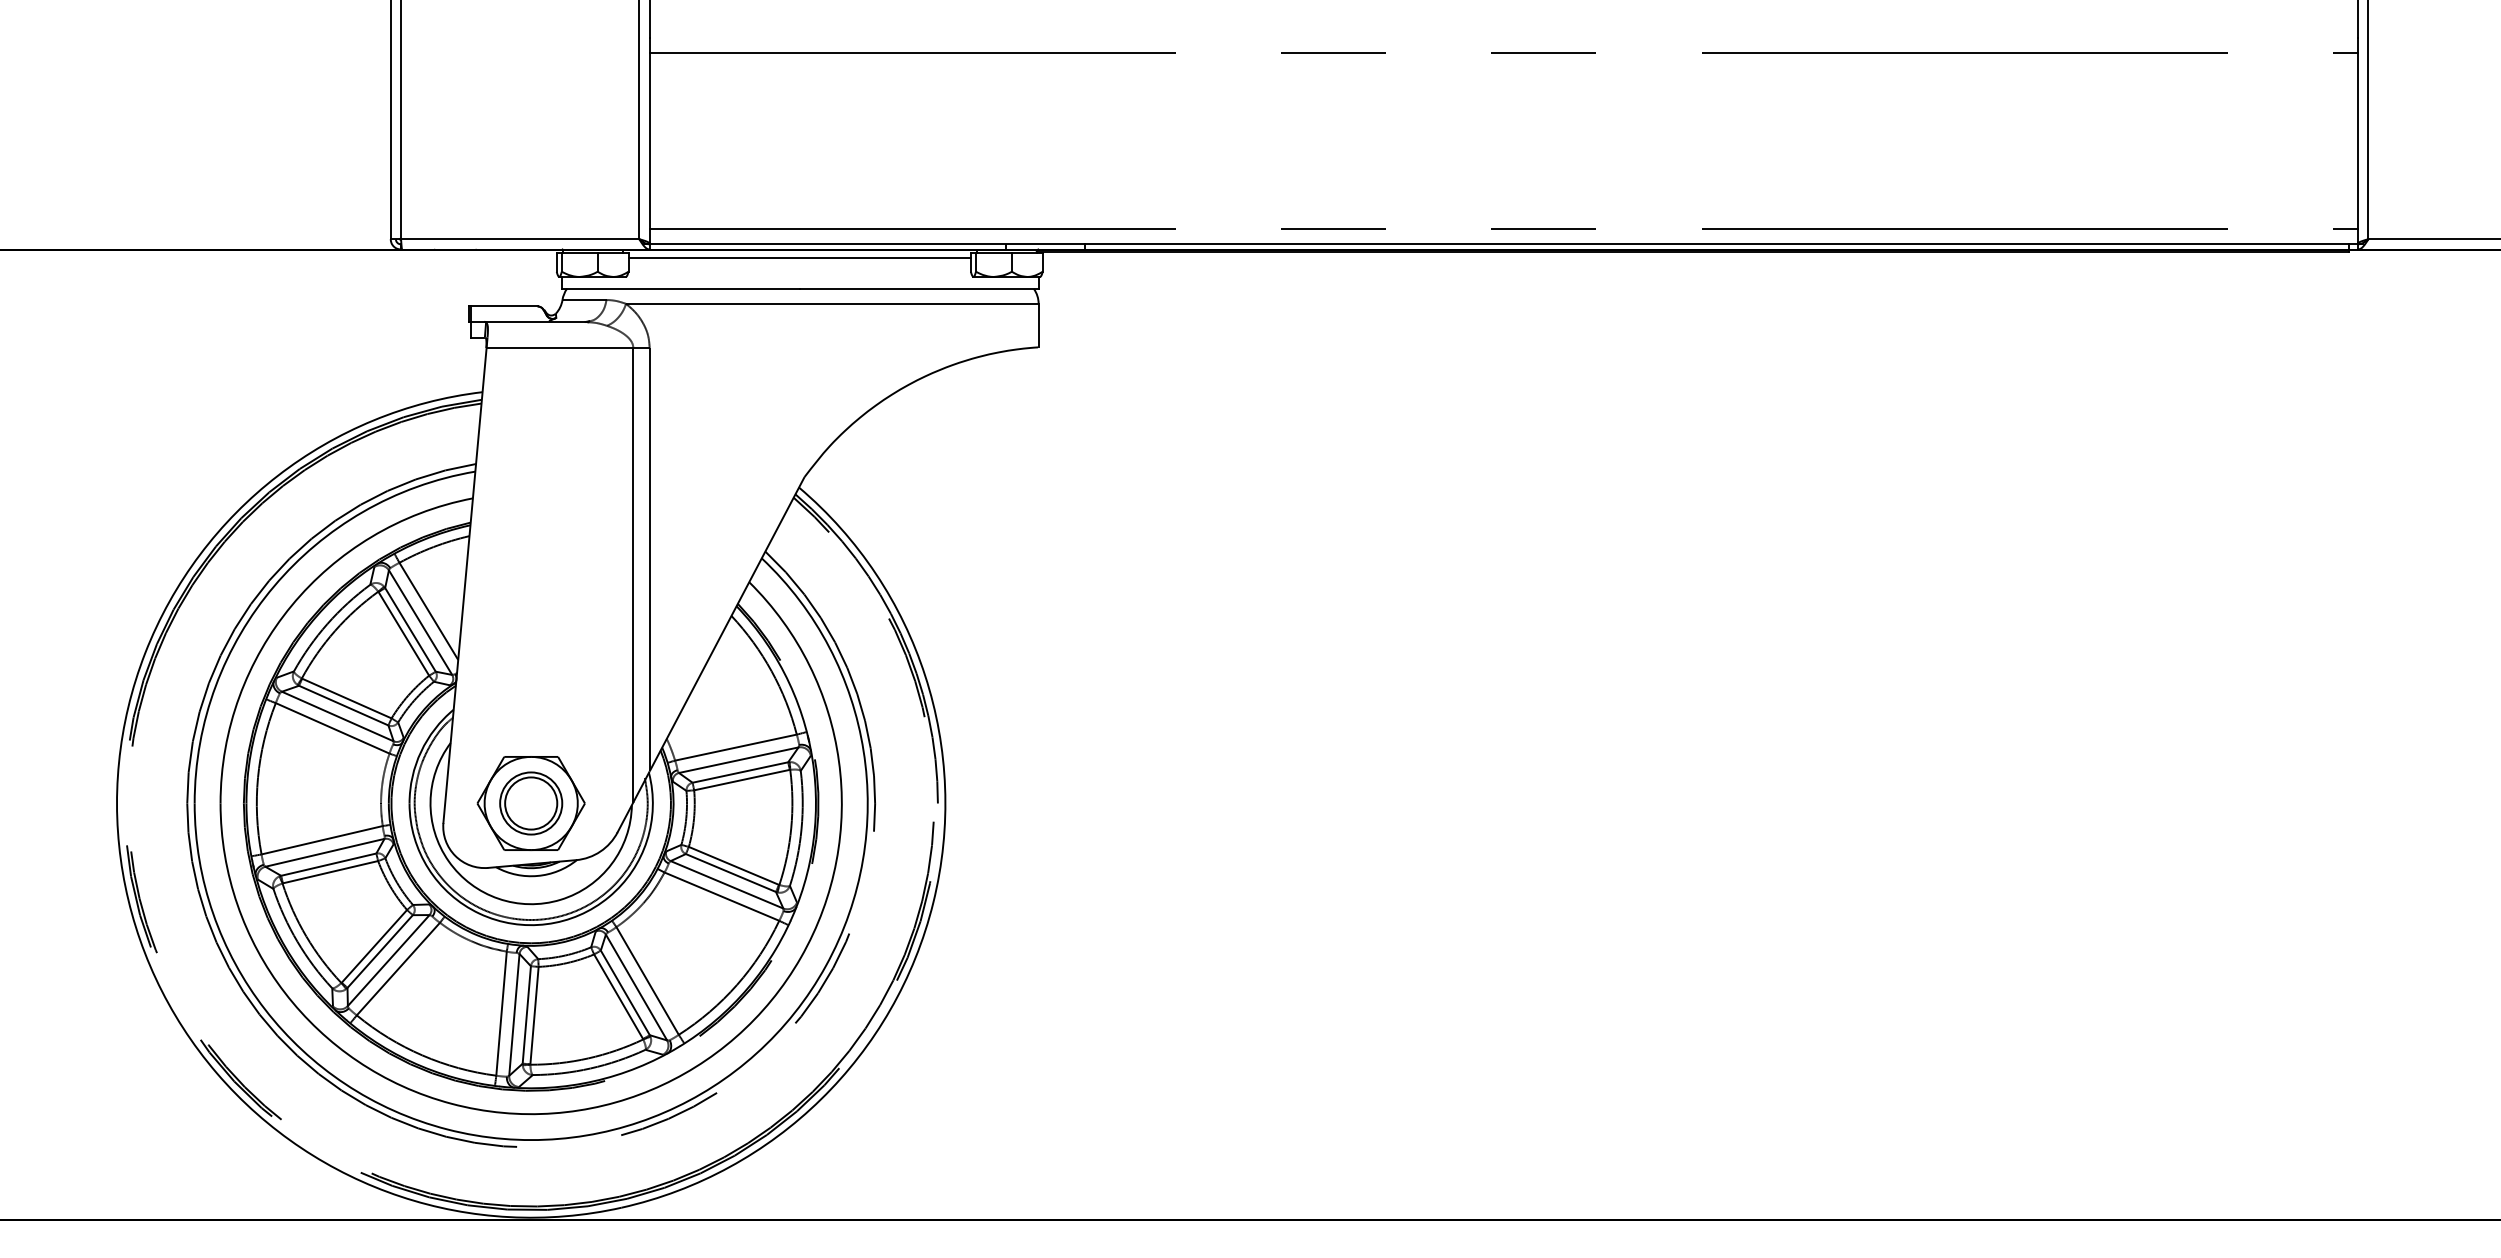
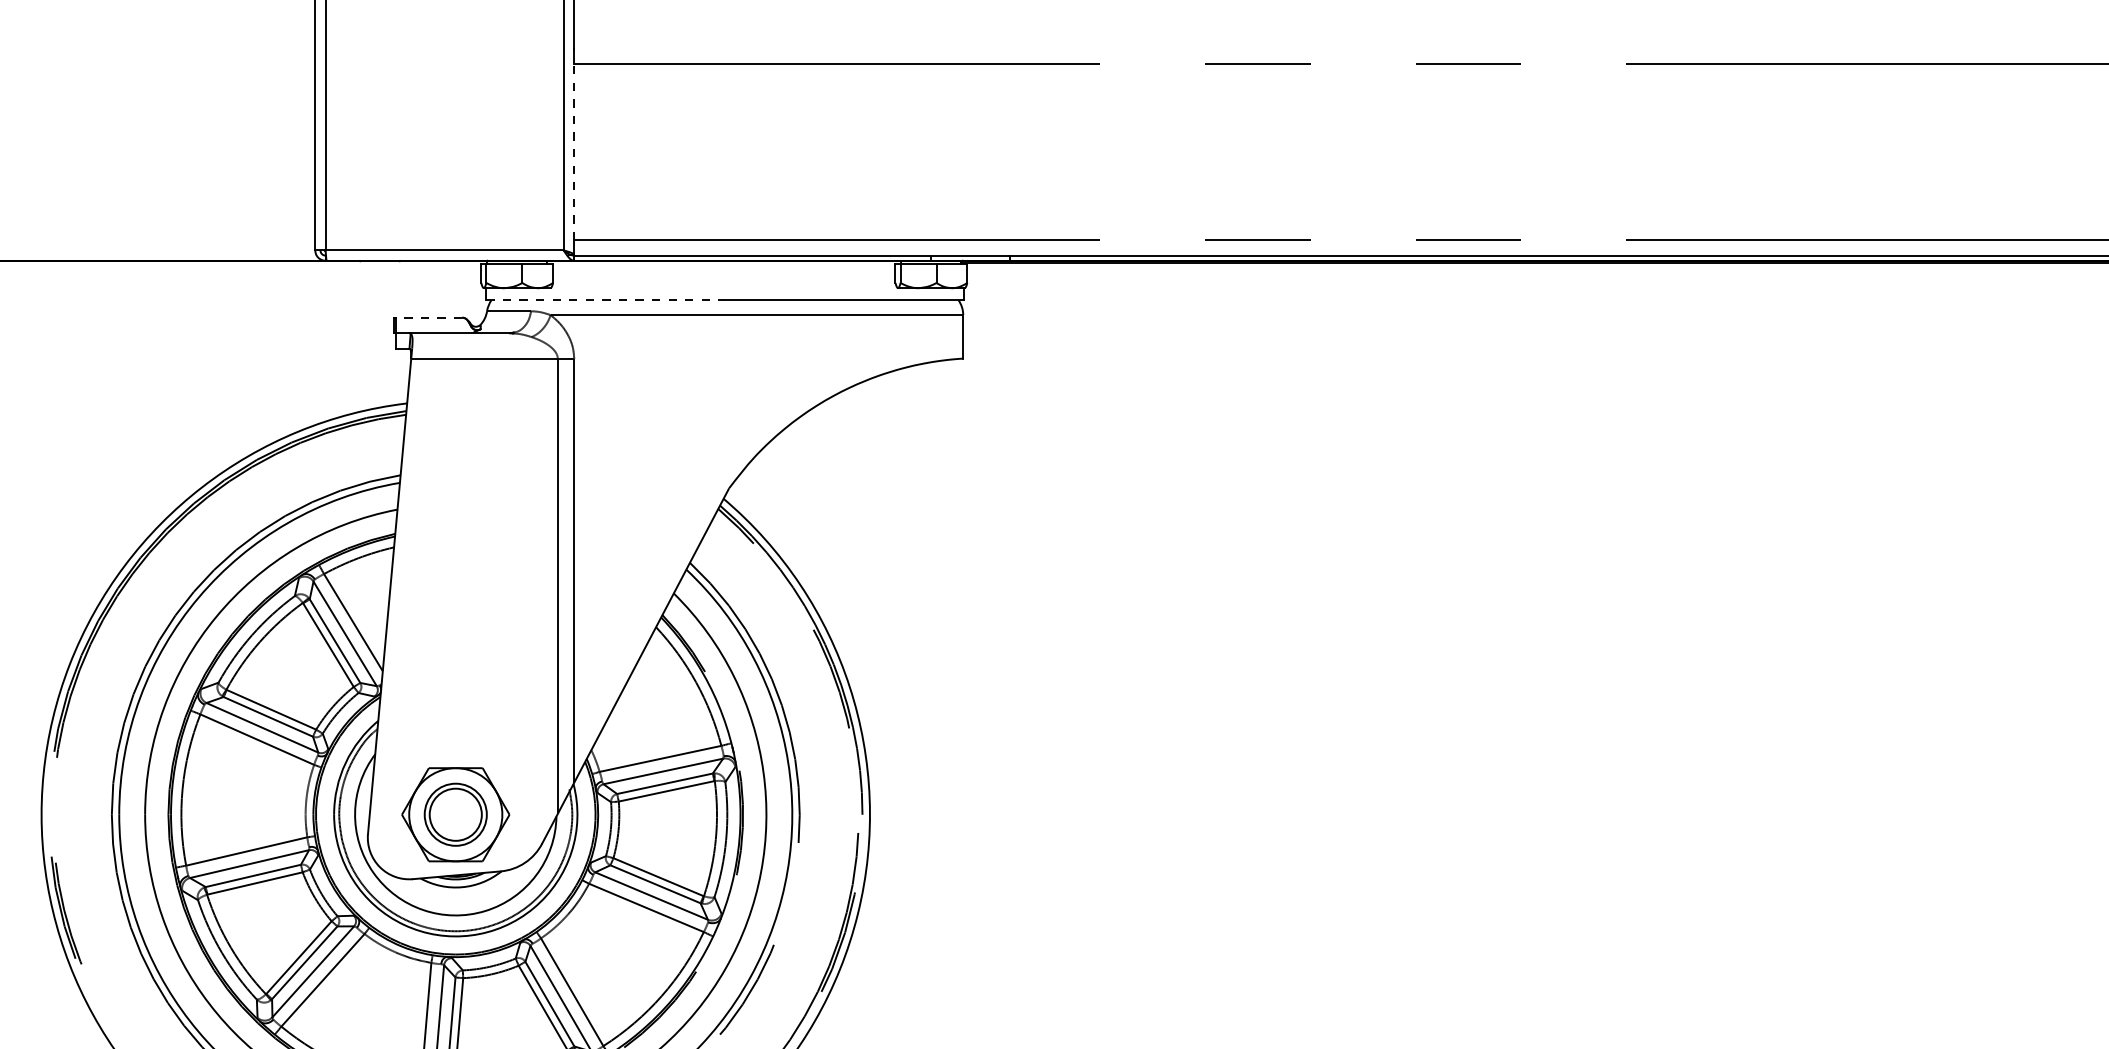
line: (649, 140) -> (574, 151), solid -> dashed
line: (799, 257) -> (724, 268), removed
line: (681, 288) -> (606, 299), solid -> dashed
line: (503, 306) -> (428, 317), solid -> dashed

